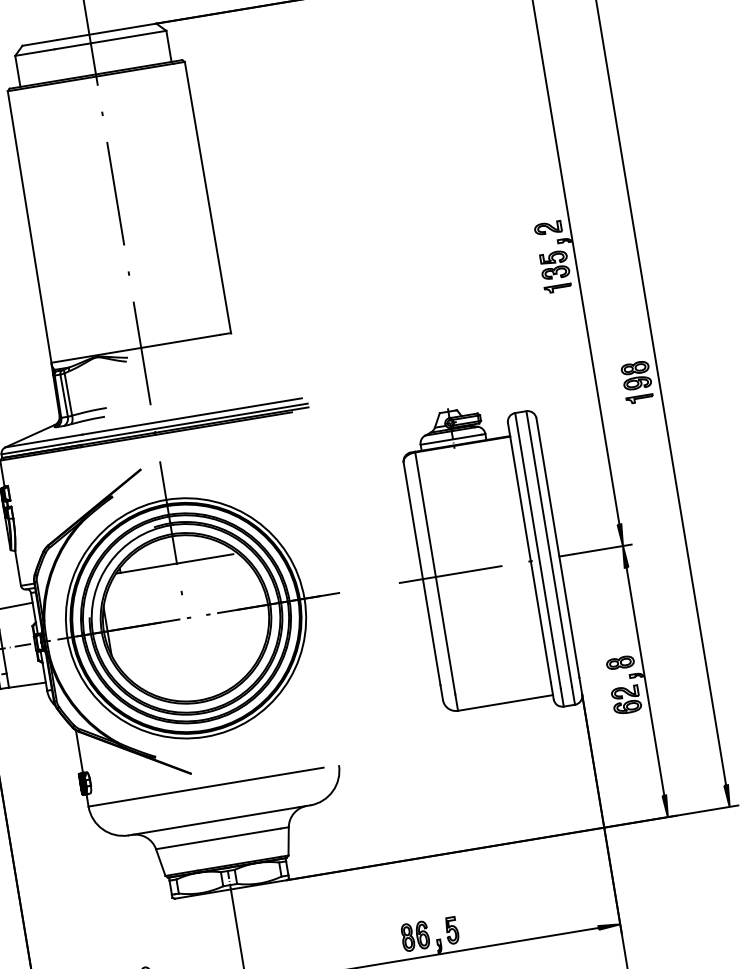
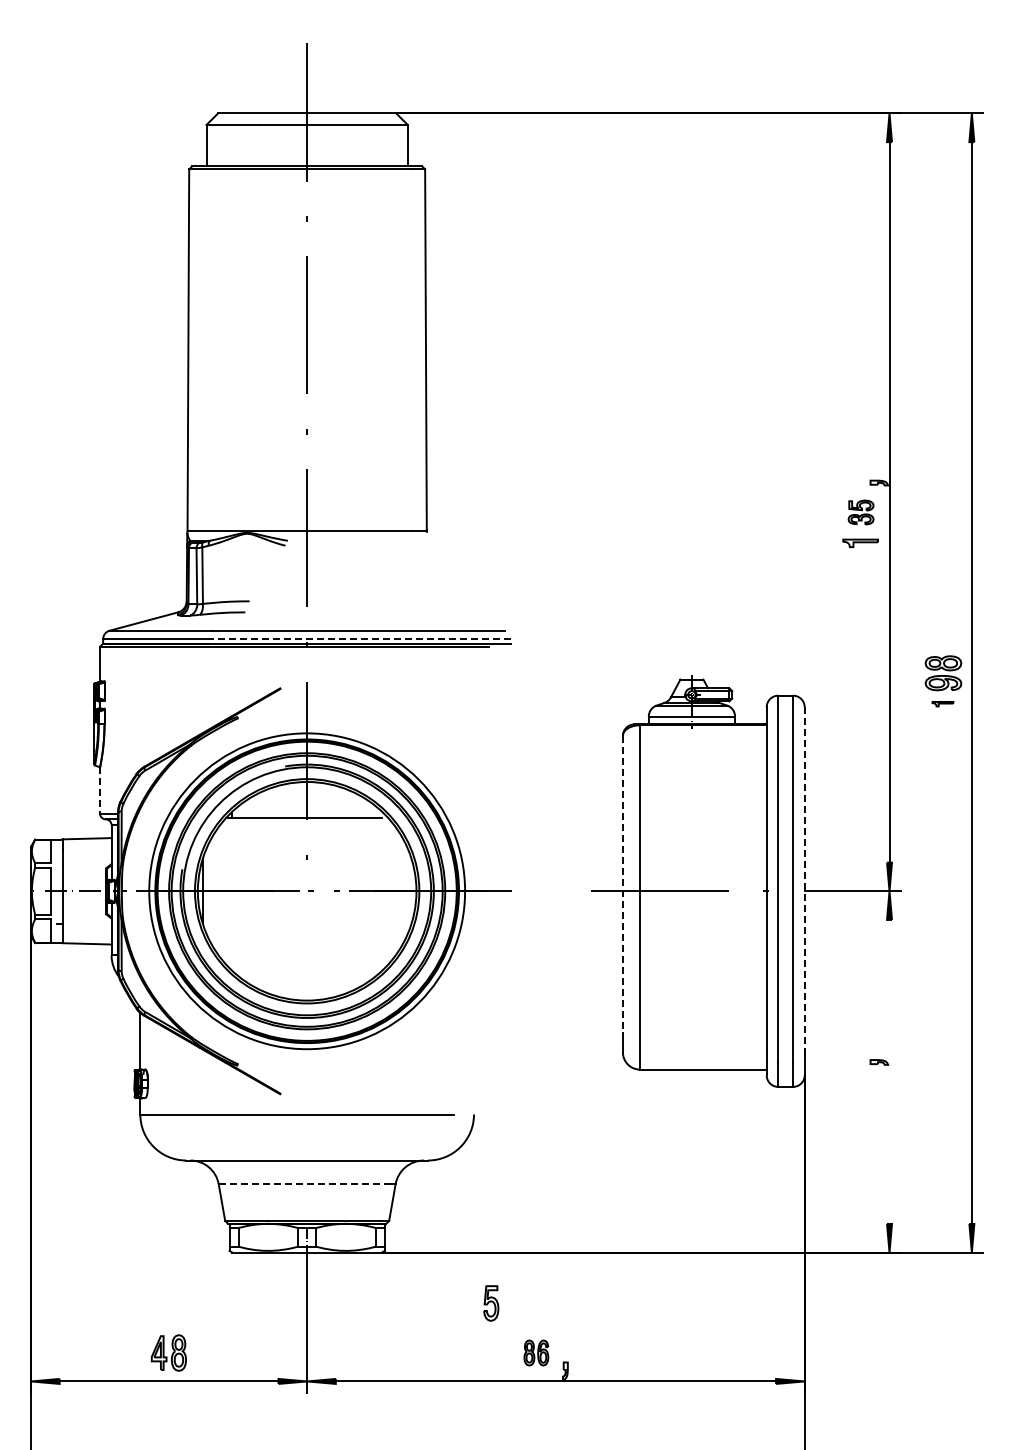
part: (548, 228) -> (860, 463), removed
part: (554, 265) -> (860, 512), size x0.7
part: (639, 398) -> (942, 703), size x0.6
line: (194, 422) -> (360, 638), solid -> dashed
line: (557, 548) -> (804, 880), solid -> dashed
line: (18, 568) -> (100, 790), solid -> dashed
line: (421, 574) -> (622, 884), solid -> dashed
part: (620, 663) -> (860, 1042), removed
line: (645, 681) -> (889, 1071), removed
part: (626, 699) -> (860, 1091), removed
line: (218, 838) -> (302, 1184), solid -> dashed
part: (452, 930) -> (491, 1303), moved
part: (415, 935) -> (536, 1352), size x0.7

